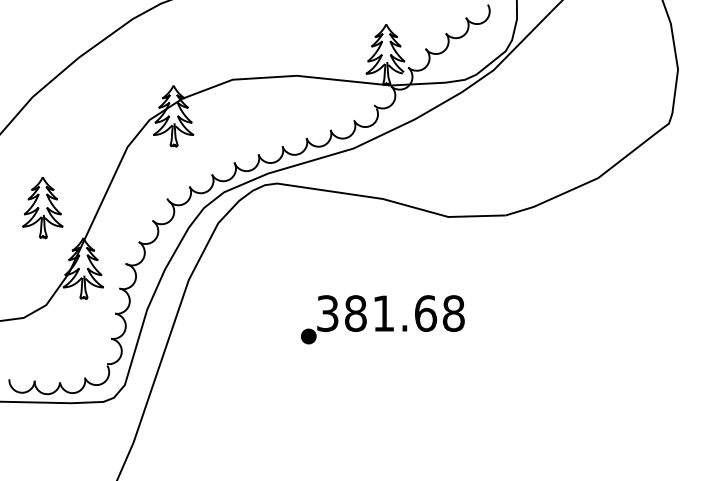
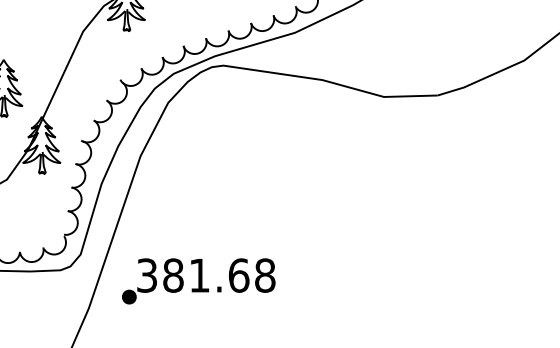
text: (382, 319) -> (198, 281), moved

